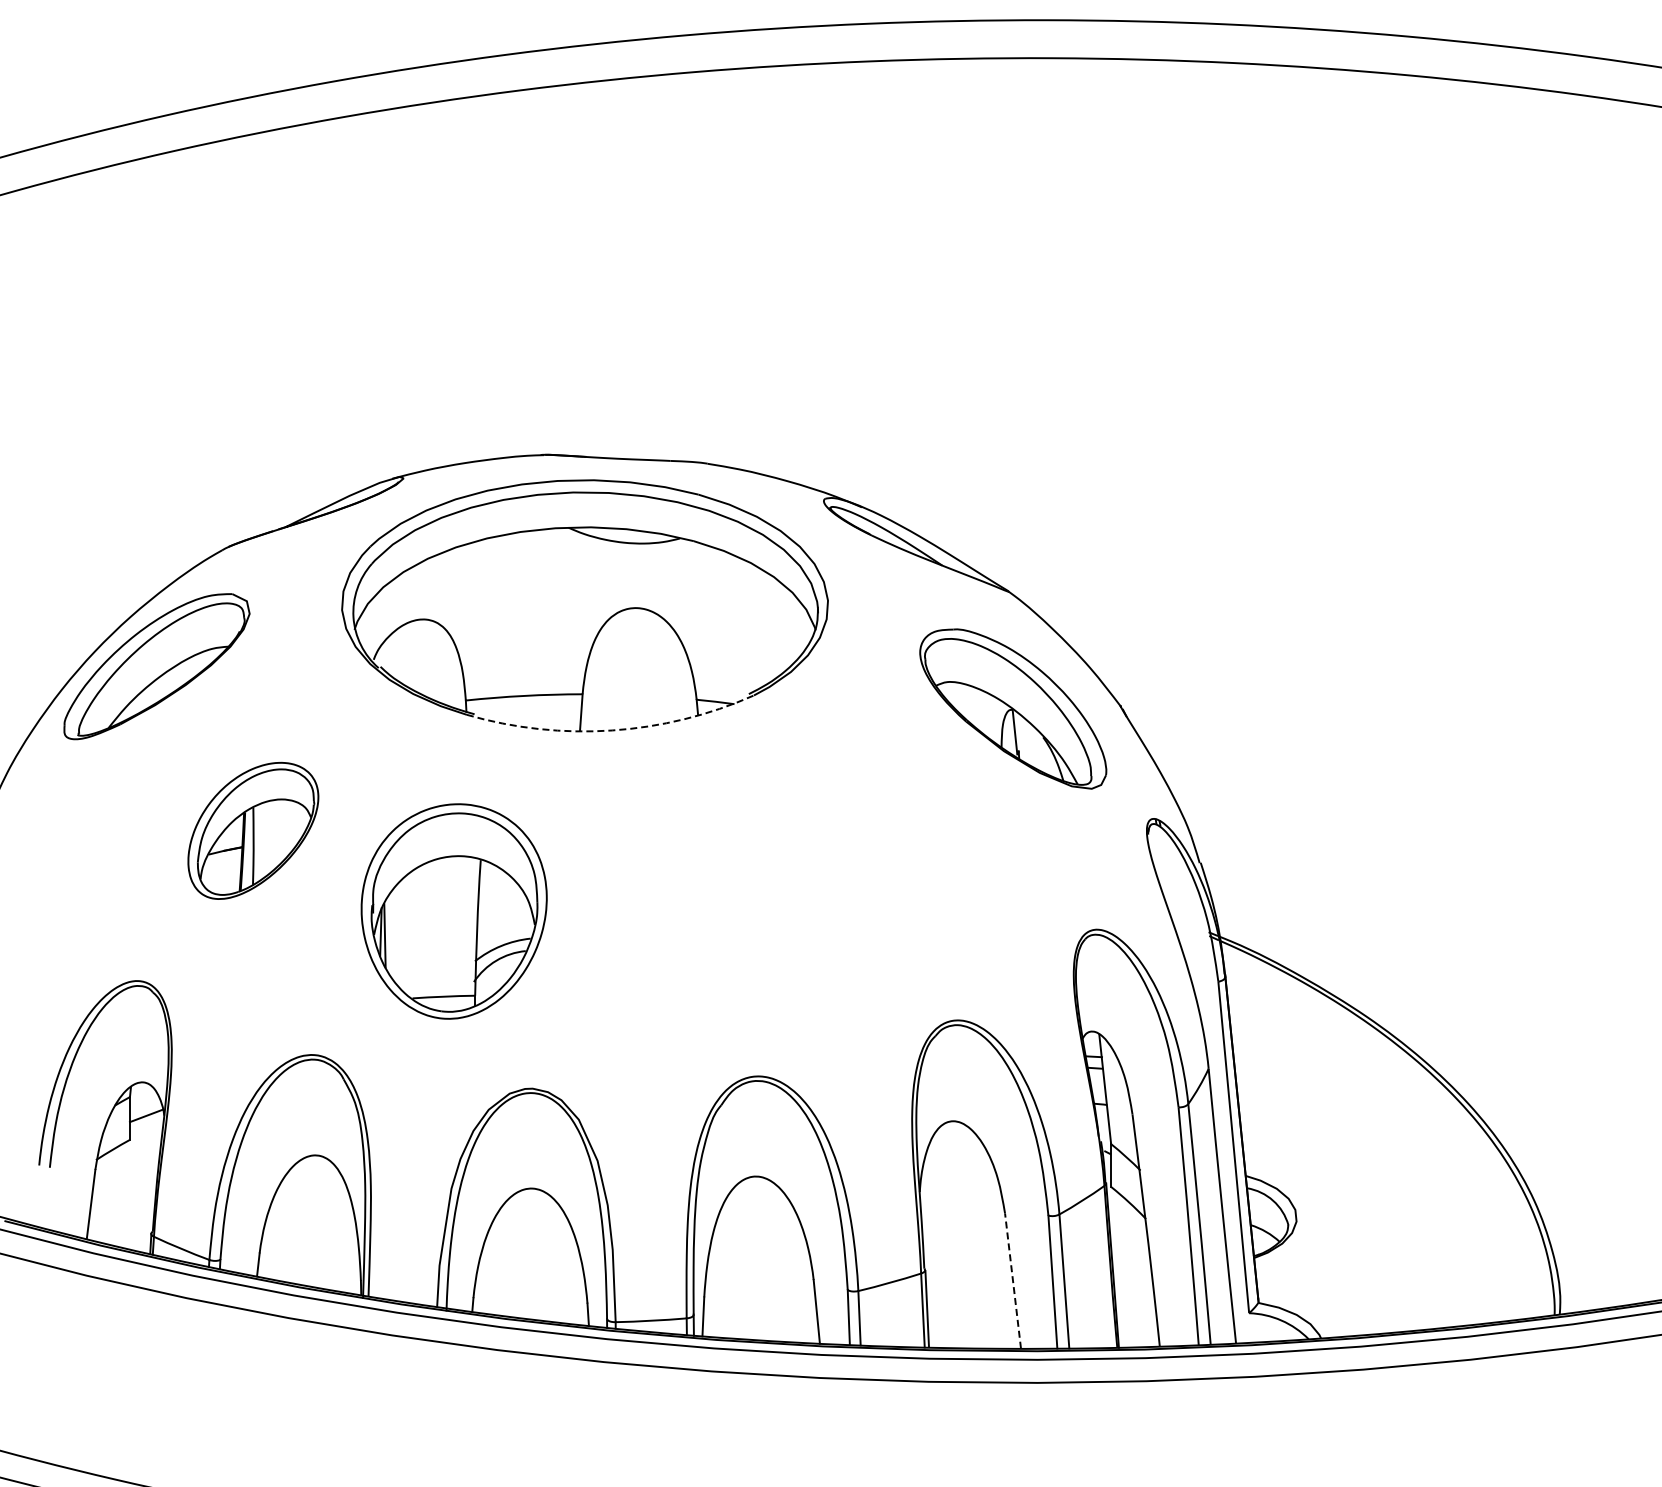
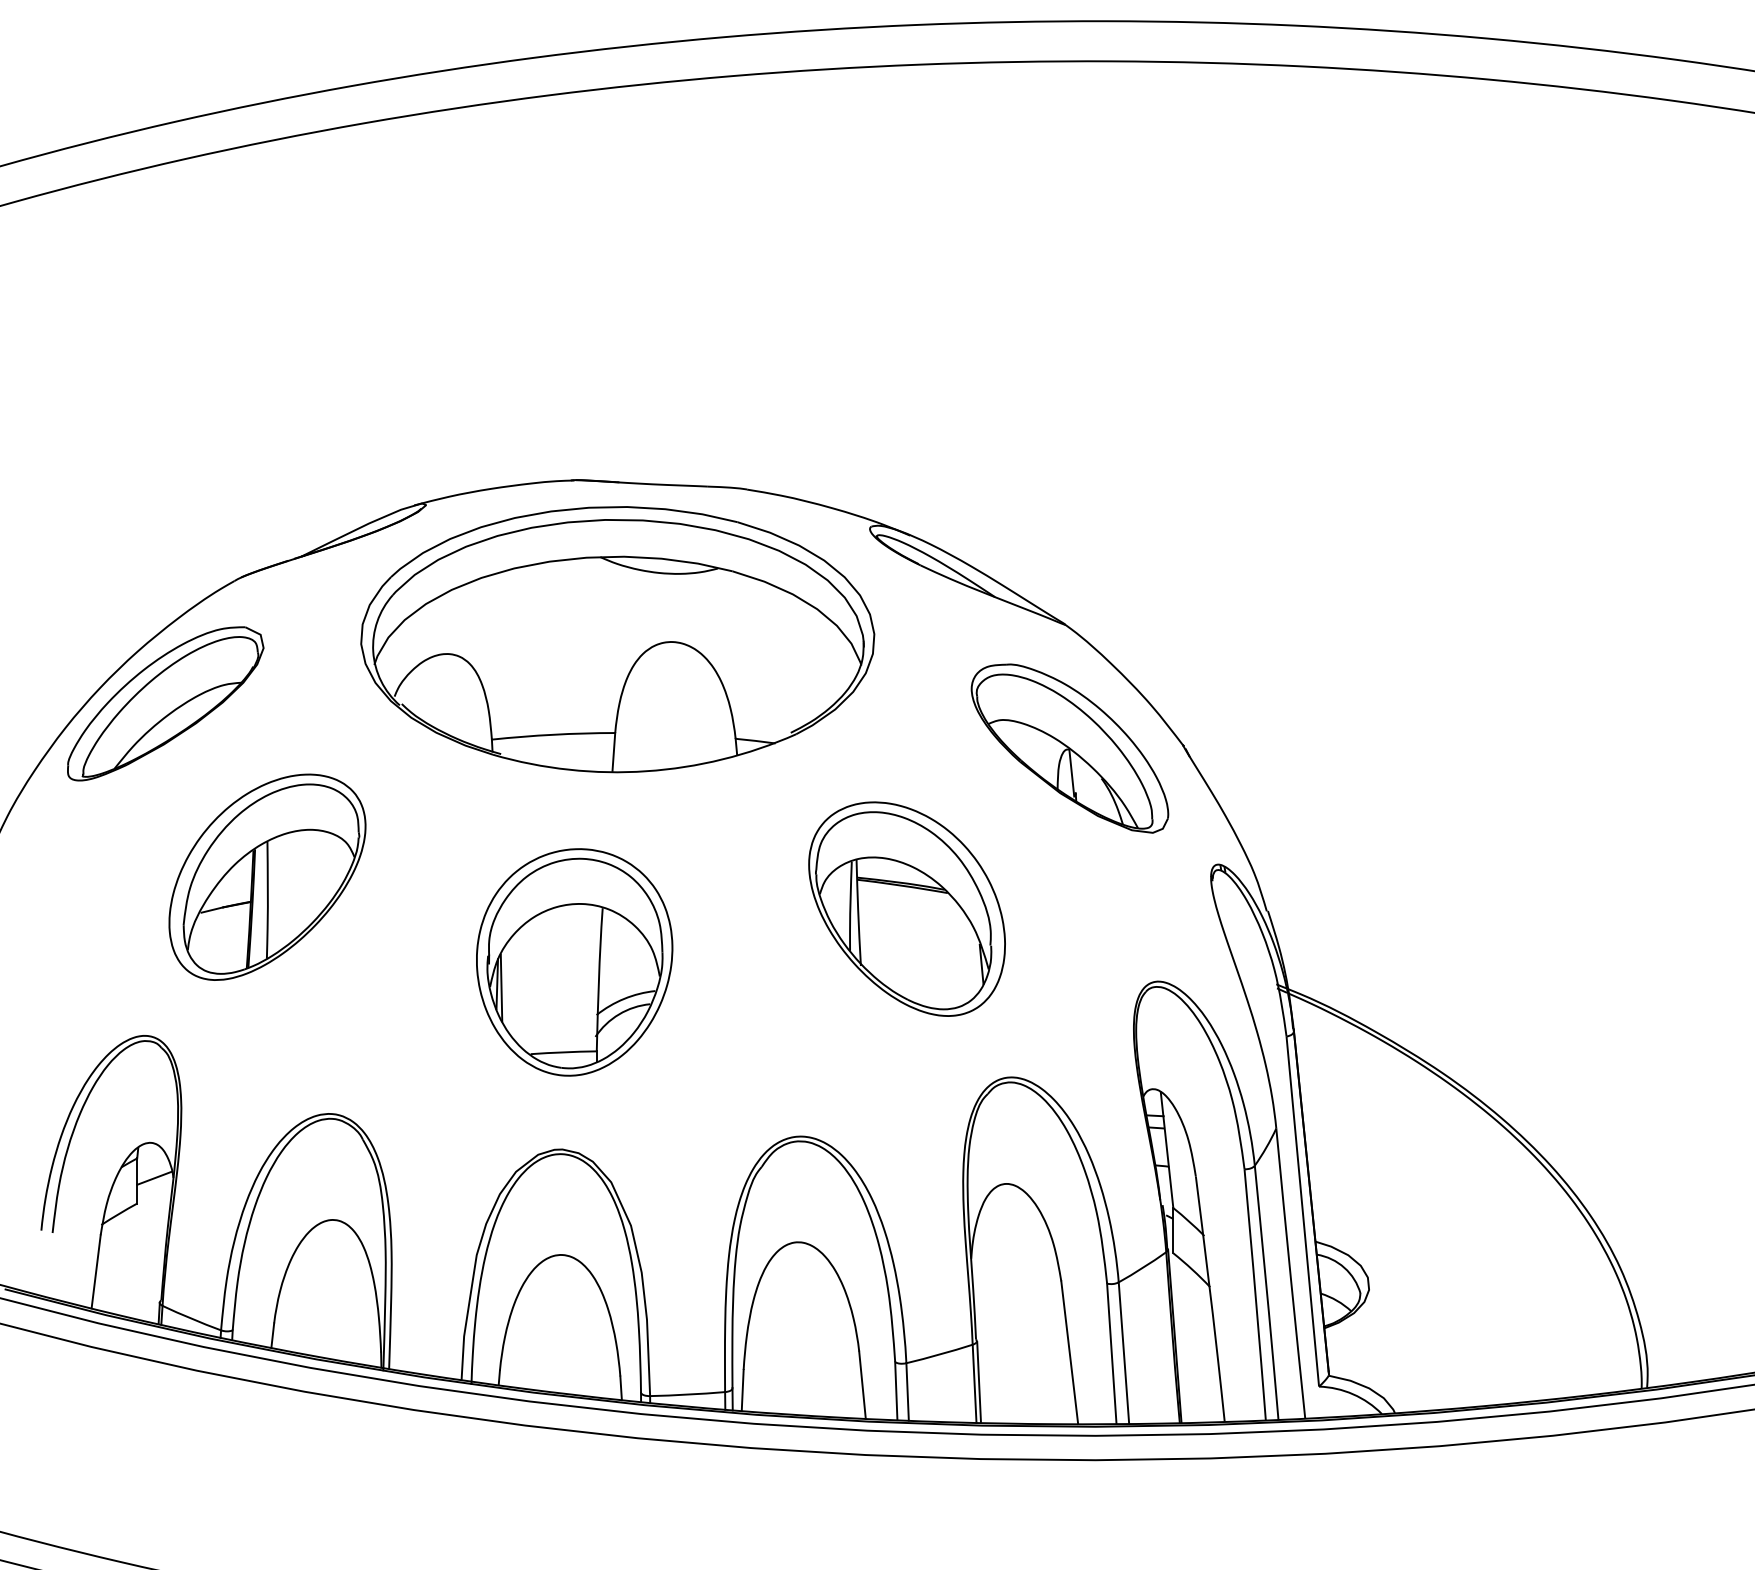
arc: (612, 730) -> (646, 771), dashed -> solid
part: (253, 830) -> (267, 876), size x1.43
part: (858, 861) -> (906, 909), added
part: (453, 911) -> (573, 962), moved
line: (1012, 1280) -> (1069, 1352), dashed -> solid

